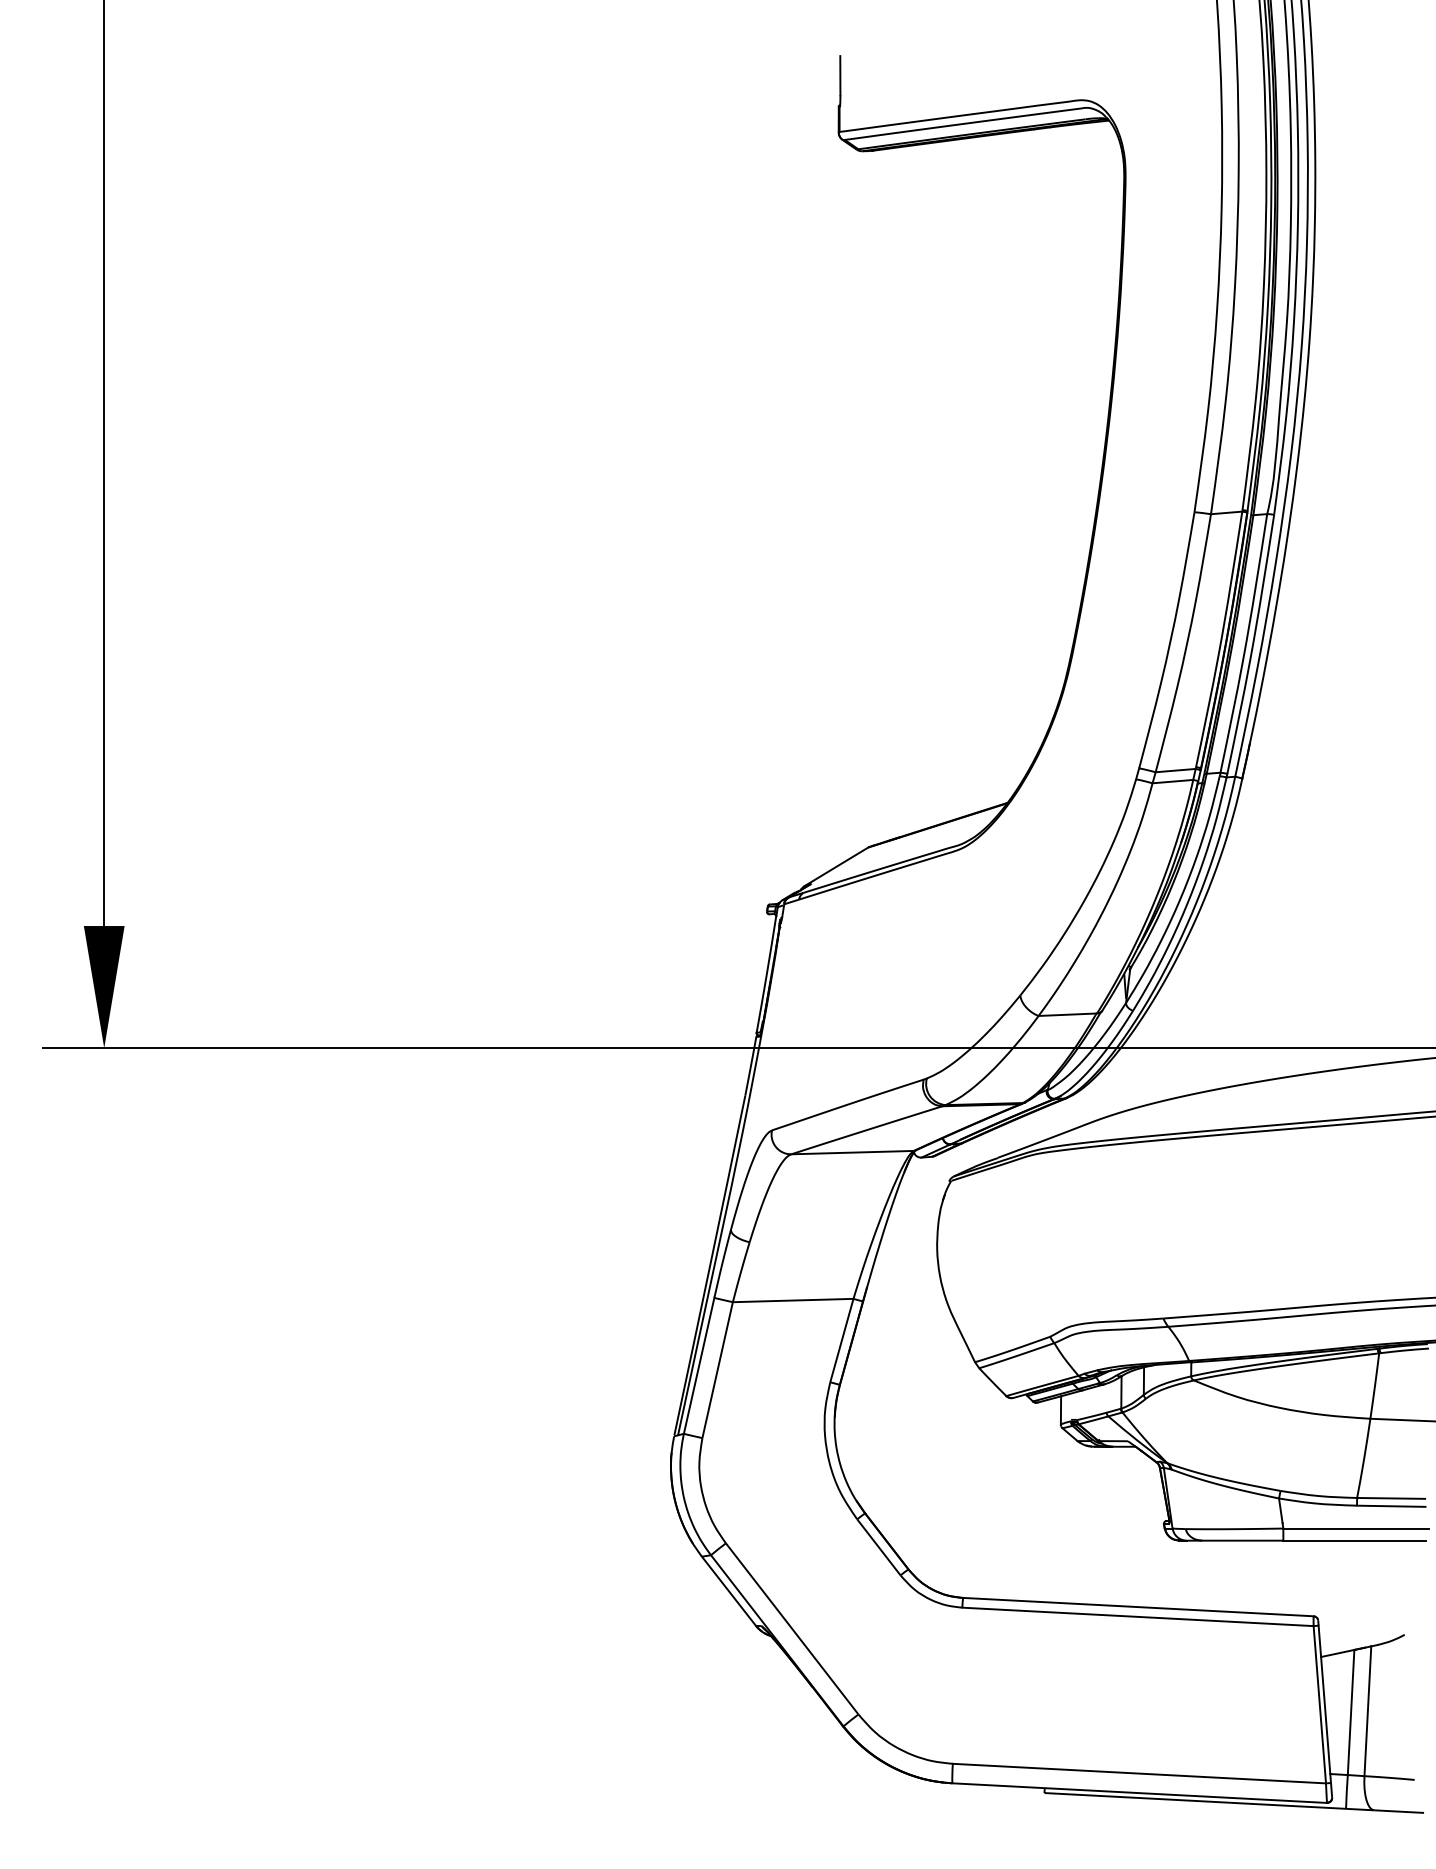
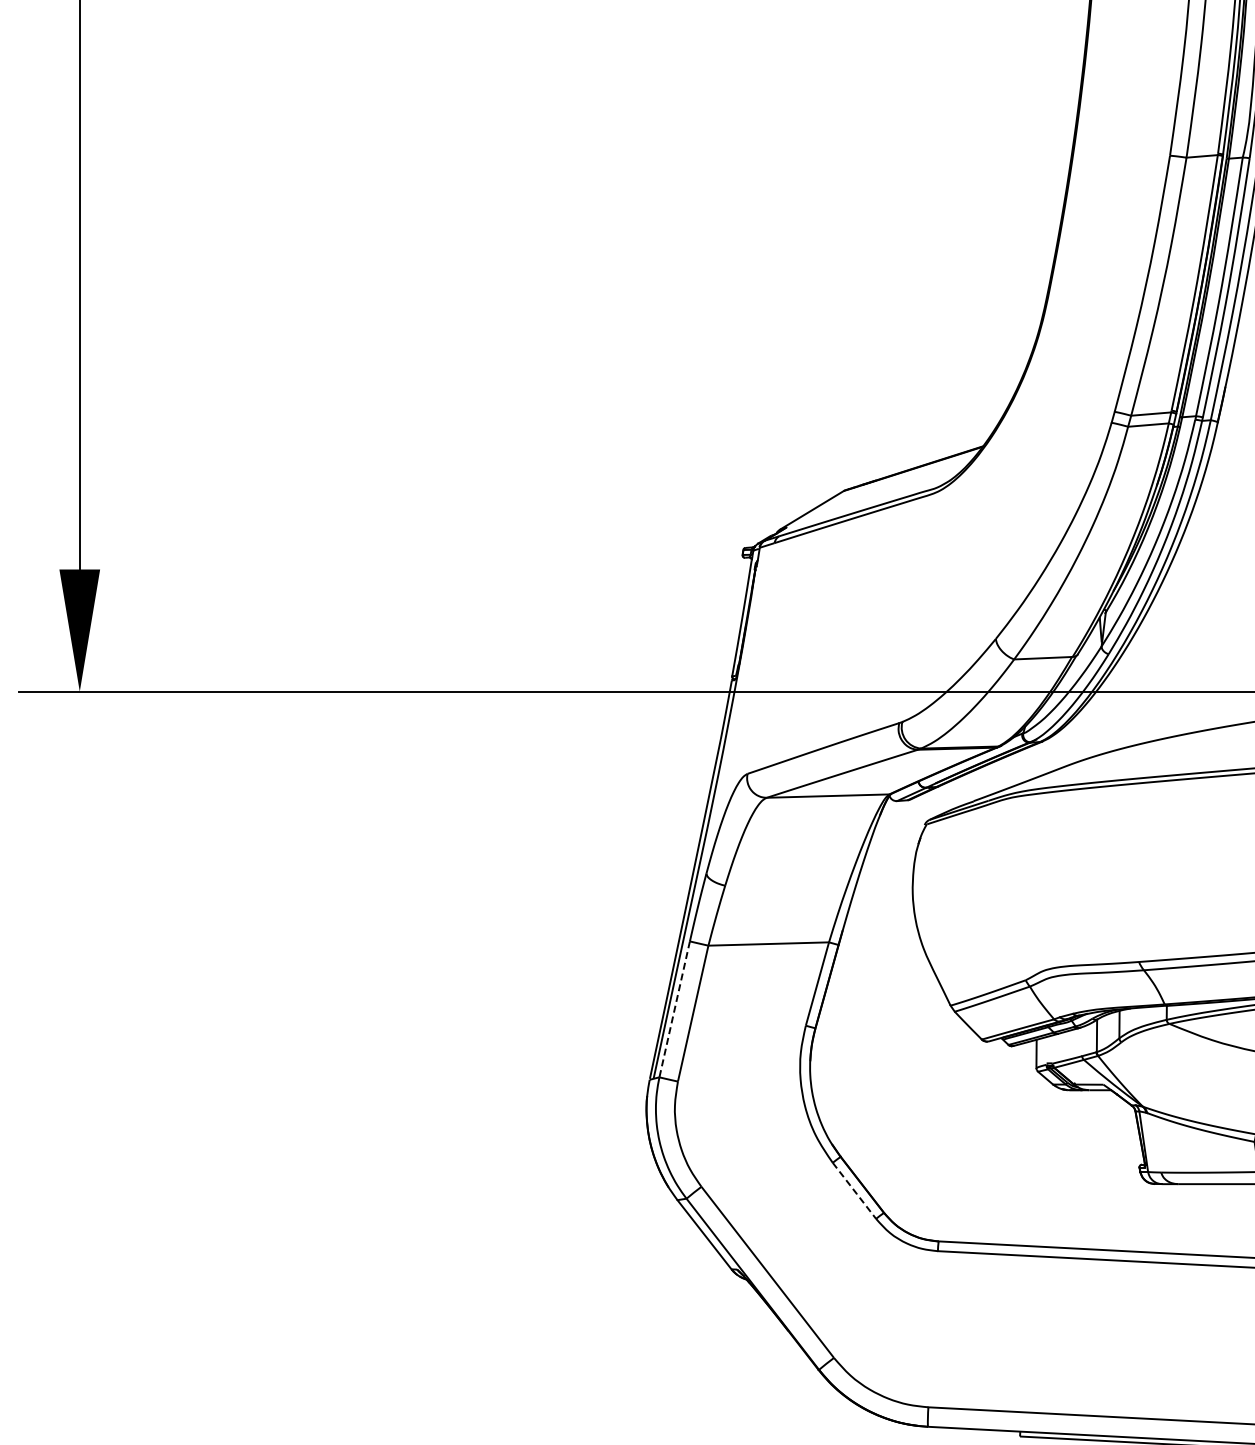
line: (699, 1365) -> (675, 1008), solid -> dashed
line: (879, 1548) -> (855, 1191), solid -> dashed

